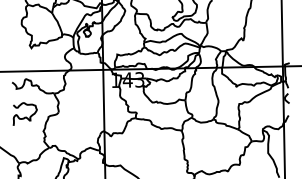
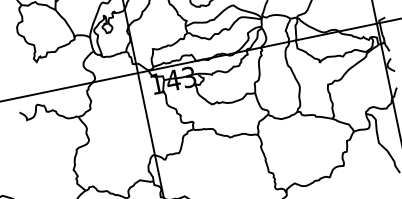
part: (24, 113) -> (43, 150), removed

